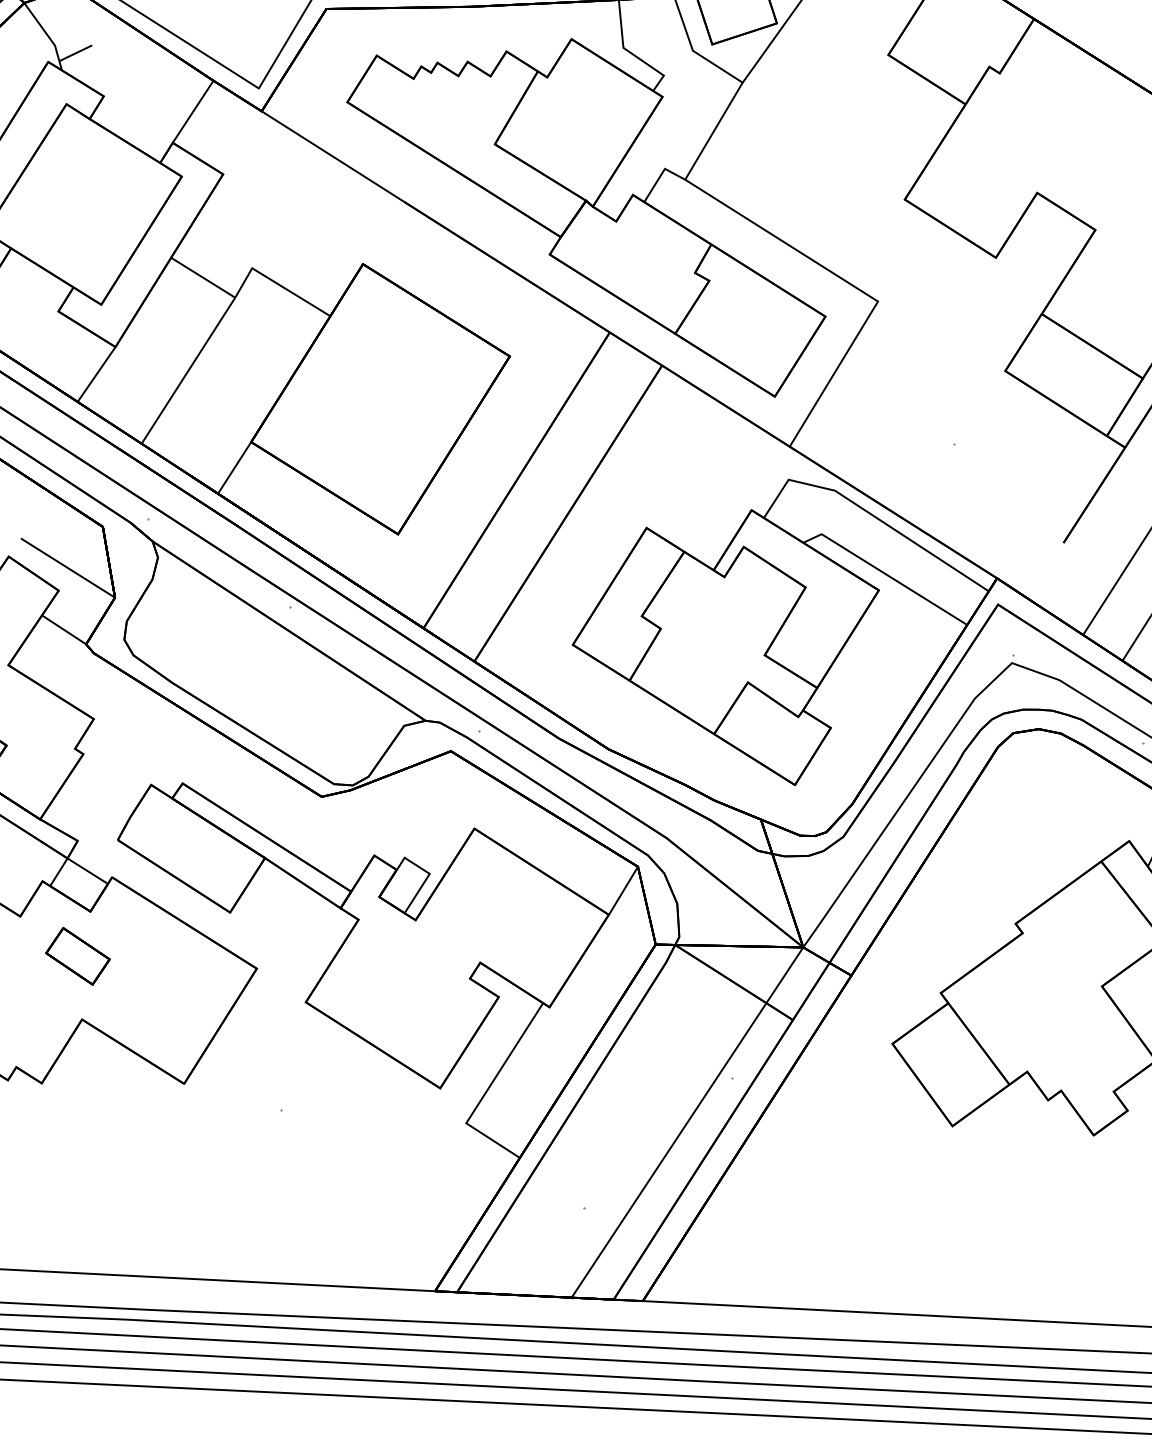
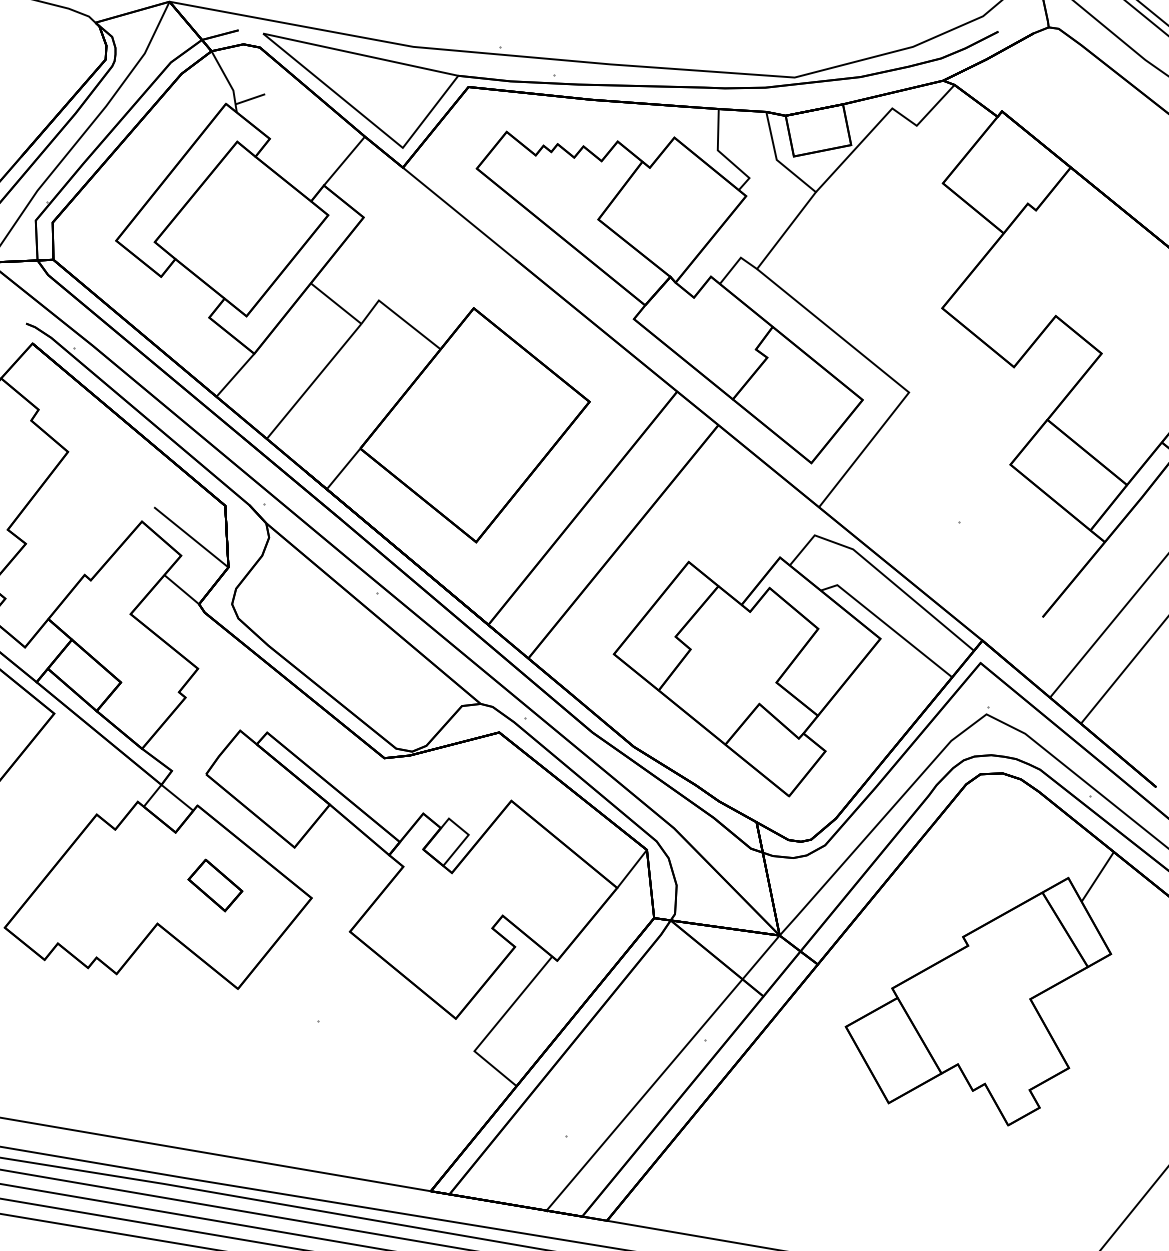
part: (78, 956) -> (215, 885), moved

